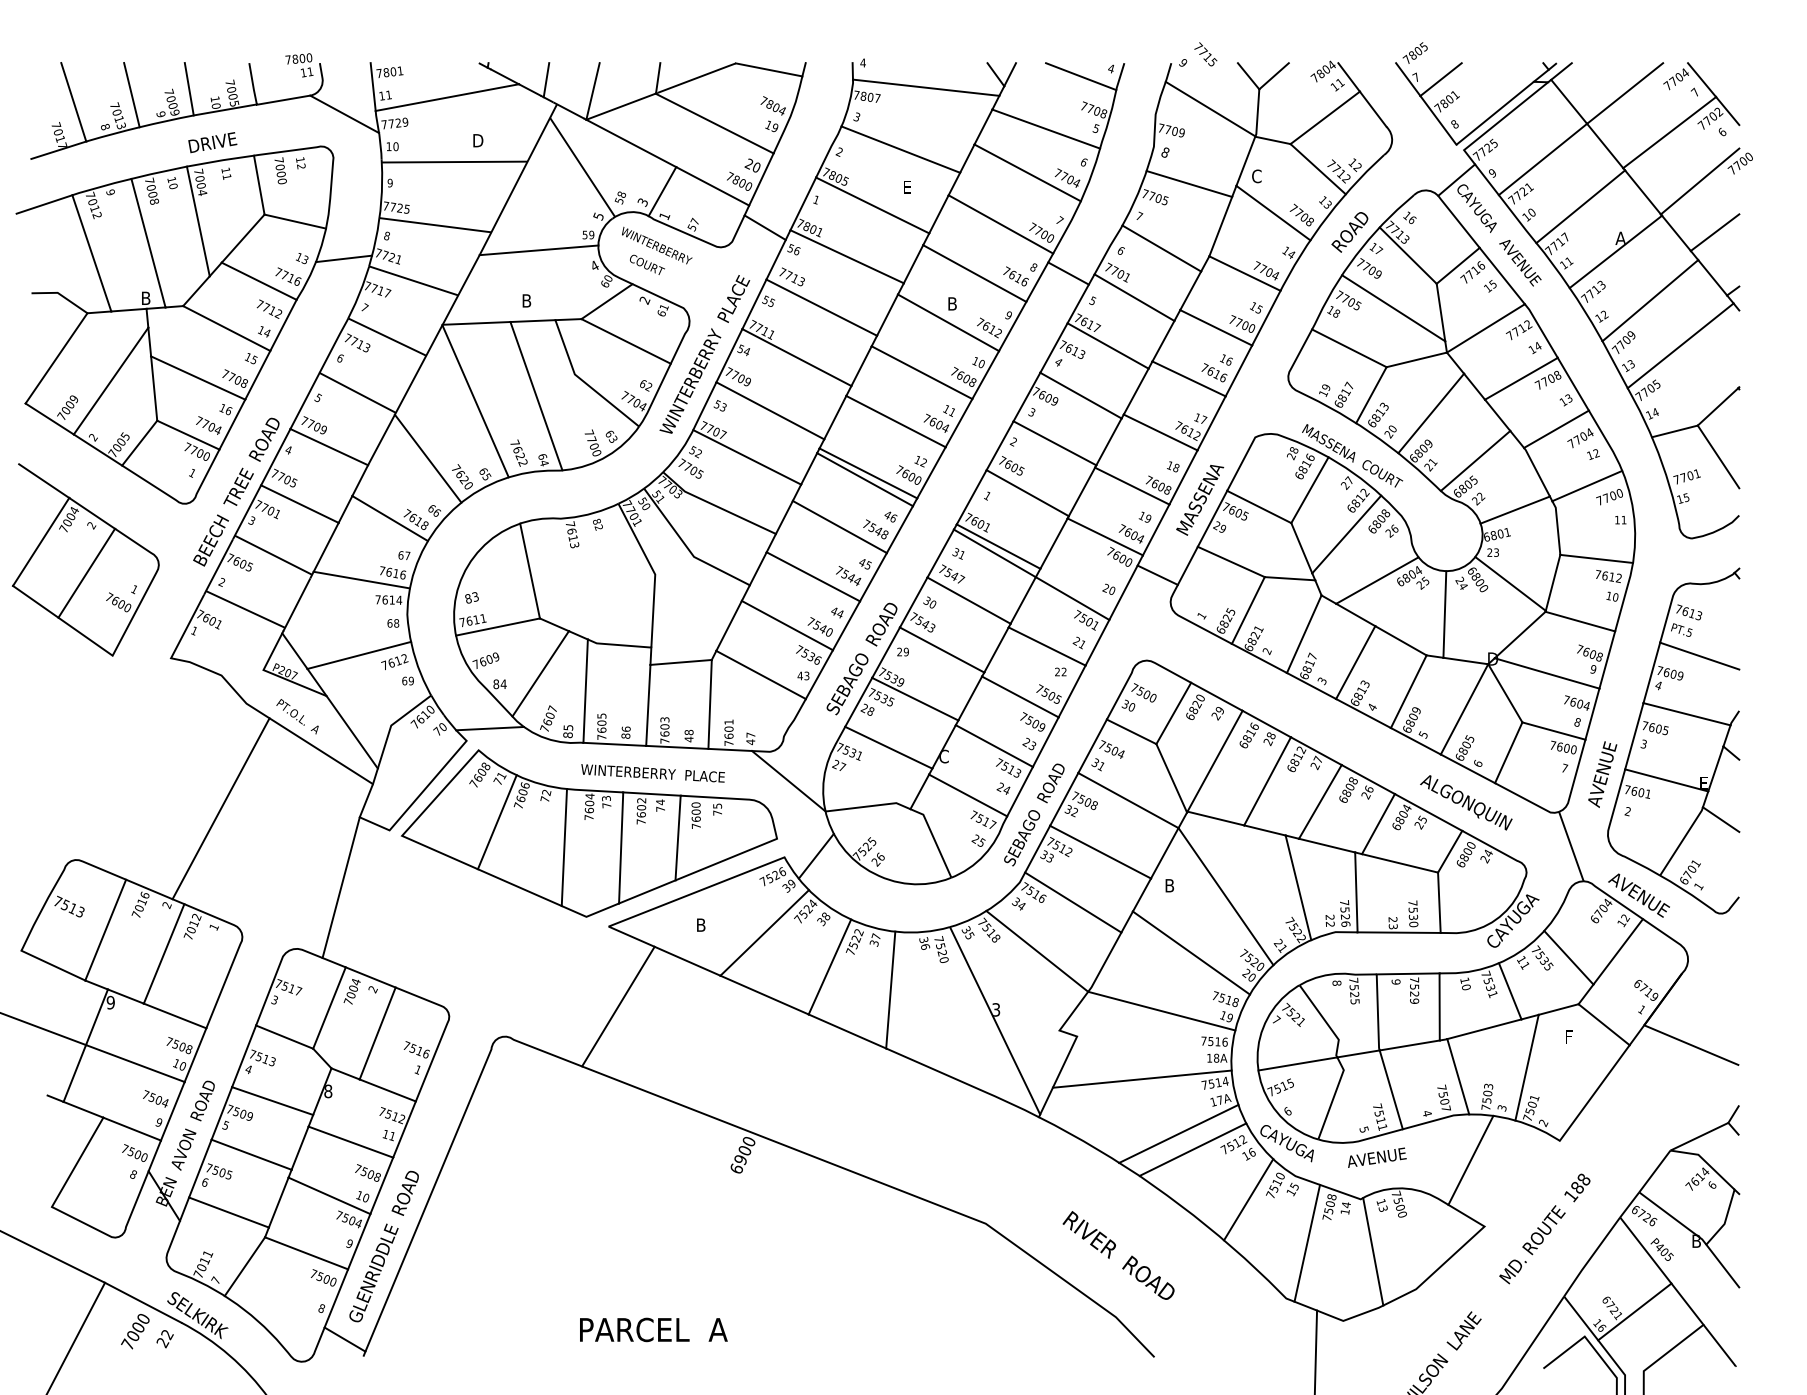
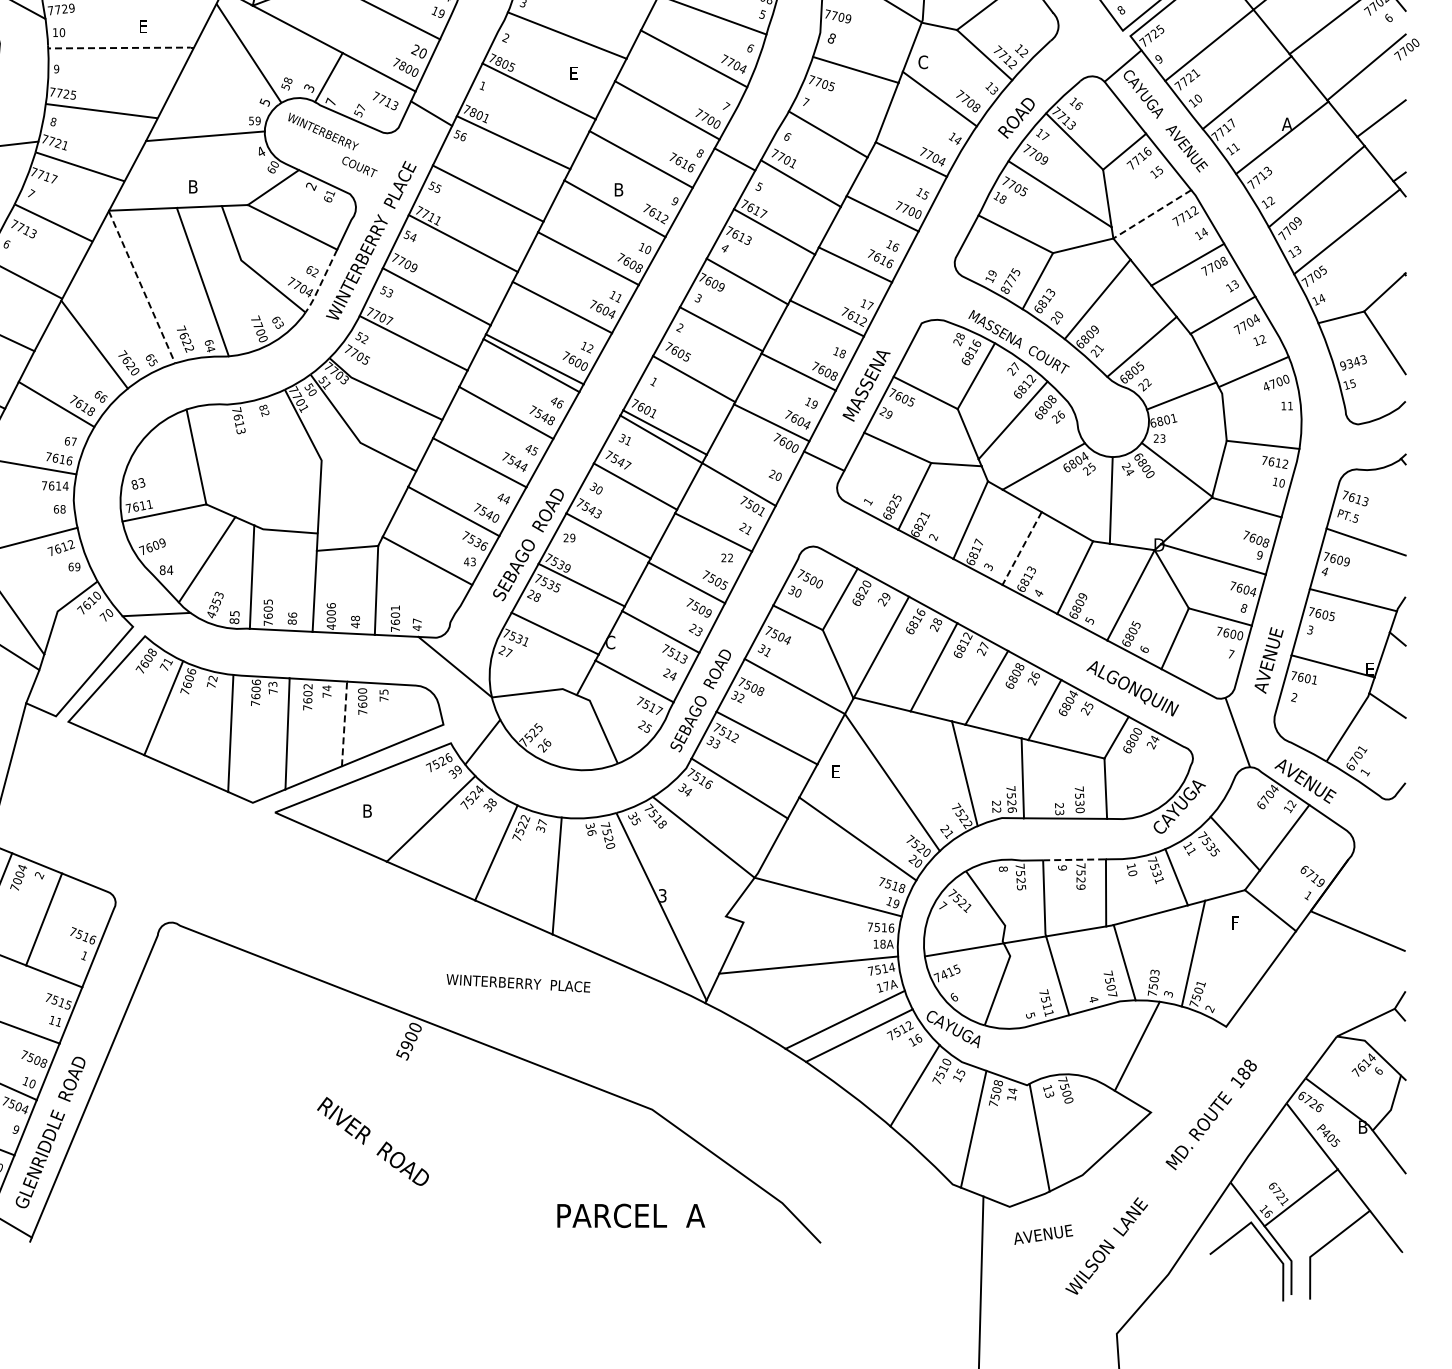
text: (478, 140) -> (144, 26), D -> E
line: (455, 162) -> (121, 48), solid -> dashed
text: (664, 215) -> (330, 101), 1 -> 7
text: (647, 264) -> (359, 166), moved
text: (791, 276) -> (384, 100), moved
line: (1485, 328) -> (1151, 214), solid -> dashed
text: (1343, 394) -> (1009, 280), 6817 -> 8775
line: (655, 396) -> (321, 282), solid -> dashed
line: (475, 401) -> (141, 287), solid -> dashed
text: (1686, 476) -> (1352, 362), 7701 -> 9343
text: (1599, 500) -> (1265, 386), 7700 -> 4700
line: (1355, 663) -> (1021, 549), solid -> dashed
text: (548, 718) -> (214, 604), 7607 -> 4353
text: (664, 730) -> (330, 616), 7603 -> 4006
text: (652, 773) -> (517, 983), moved
text: (589, 796) -> (255, 682), 7604 -> 7606
line: (678, 837) -> (344, 723), solid -> dashed
text: (1169, 885) -> (835, 771), B -> E
line: (1408, 973) -> (1074, 859), solid -> dashed
line: (618, 1006) -> (284, 892), removed
text: (1277, 1088) -> (943, 974), 7515 -> 7415
text: (402, 1119) -> (68, 1005), 7512 -> 7515
text: (1377, 1157) -> (1043, 1234), moved
text: (735, 1168) -> (401, 1054), 6900 -> 5900
text: (1118, 1255) -> (372, 1141), moved
text: (653, 1329) -> (630, 1215), moved

